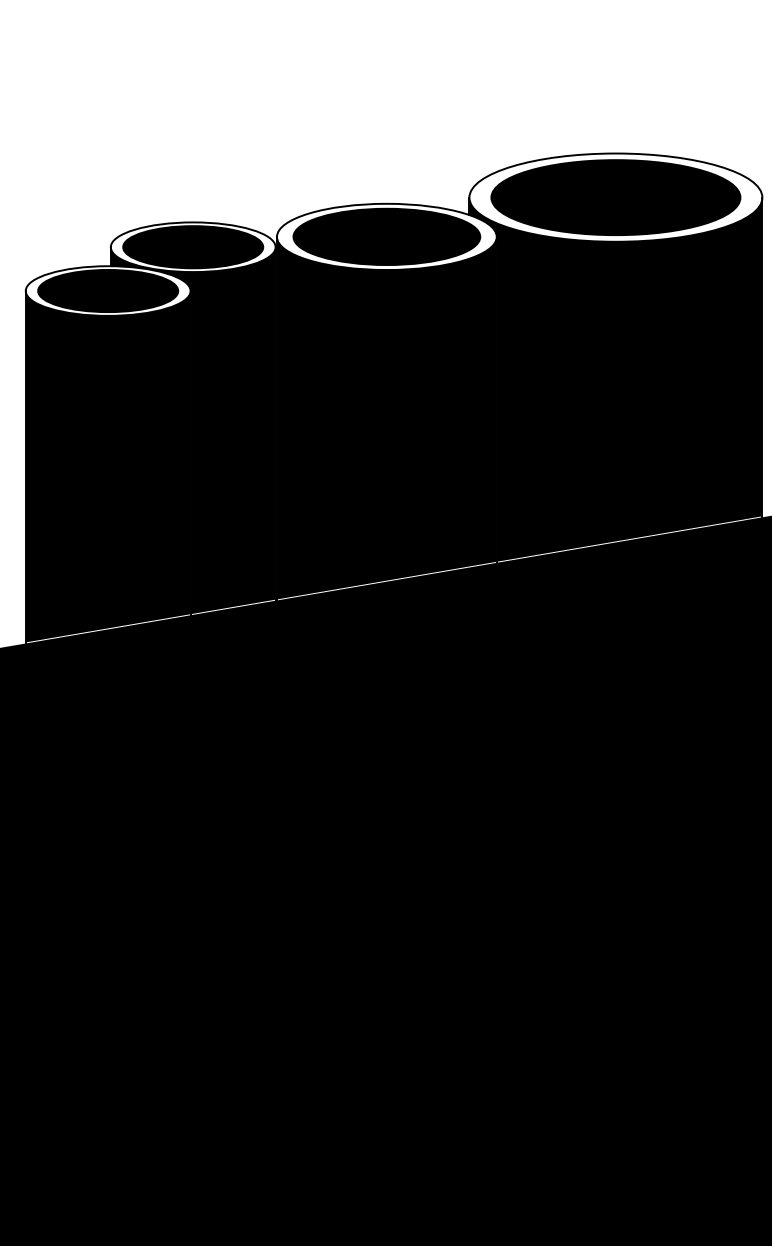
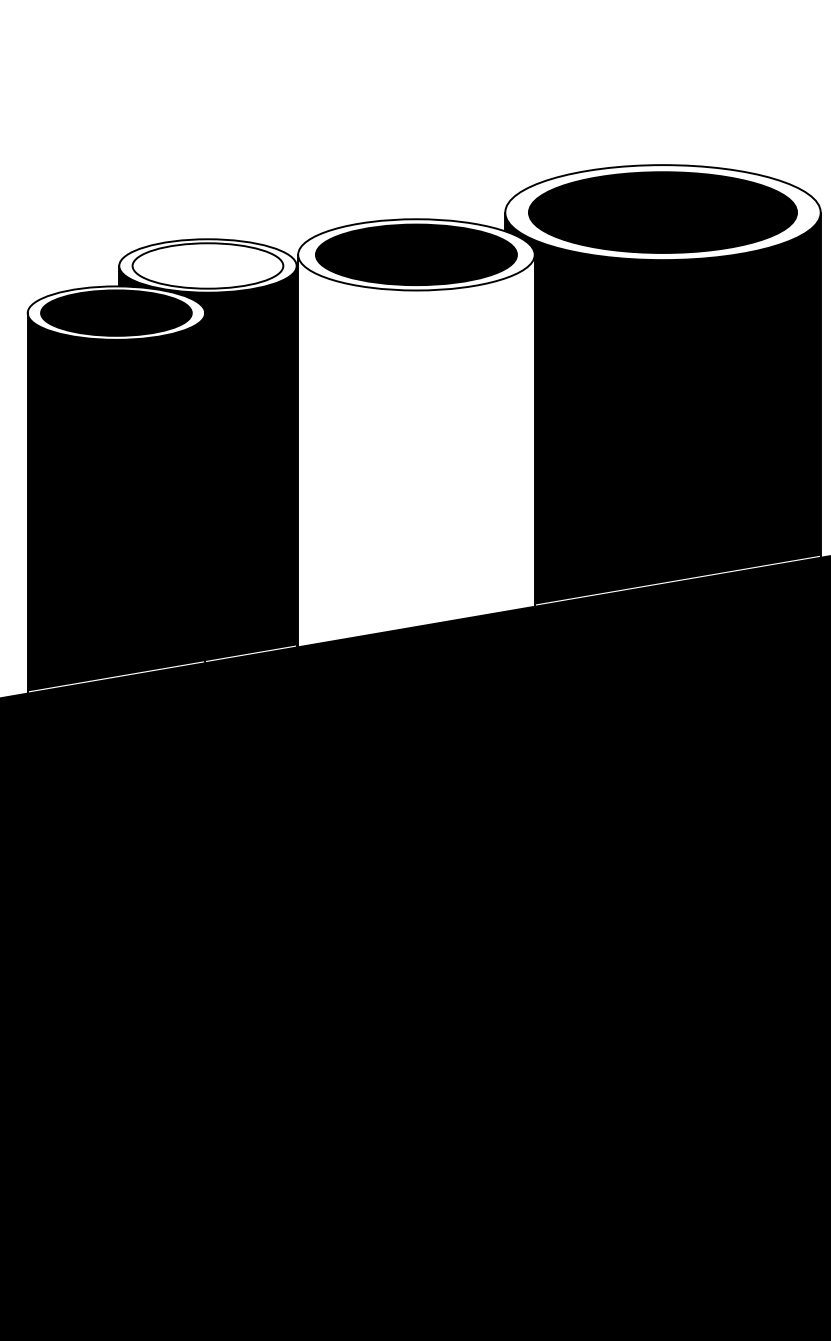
fill: (193, 247) -> (208, 266), removed
fill: (386, 417) -> (416, 449), removed

